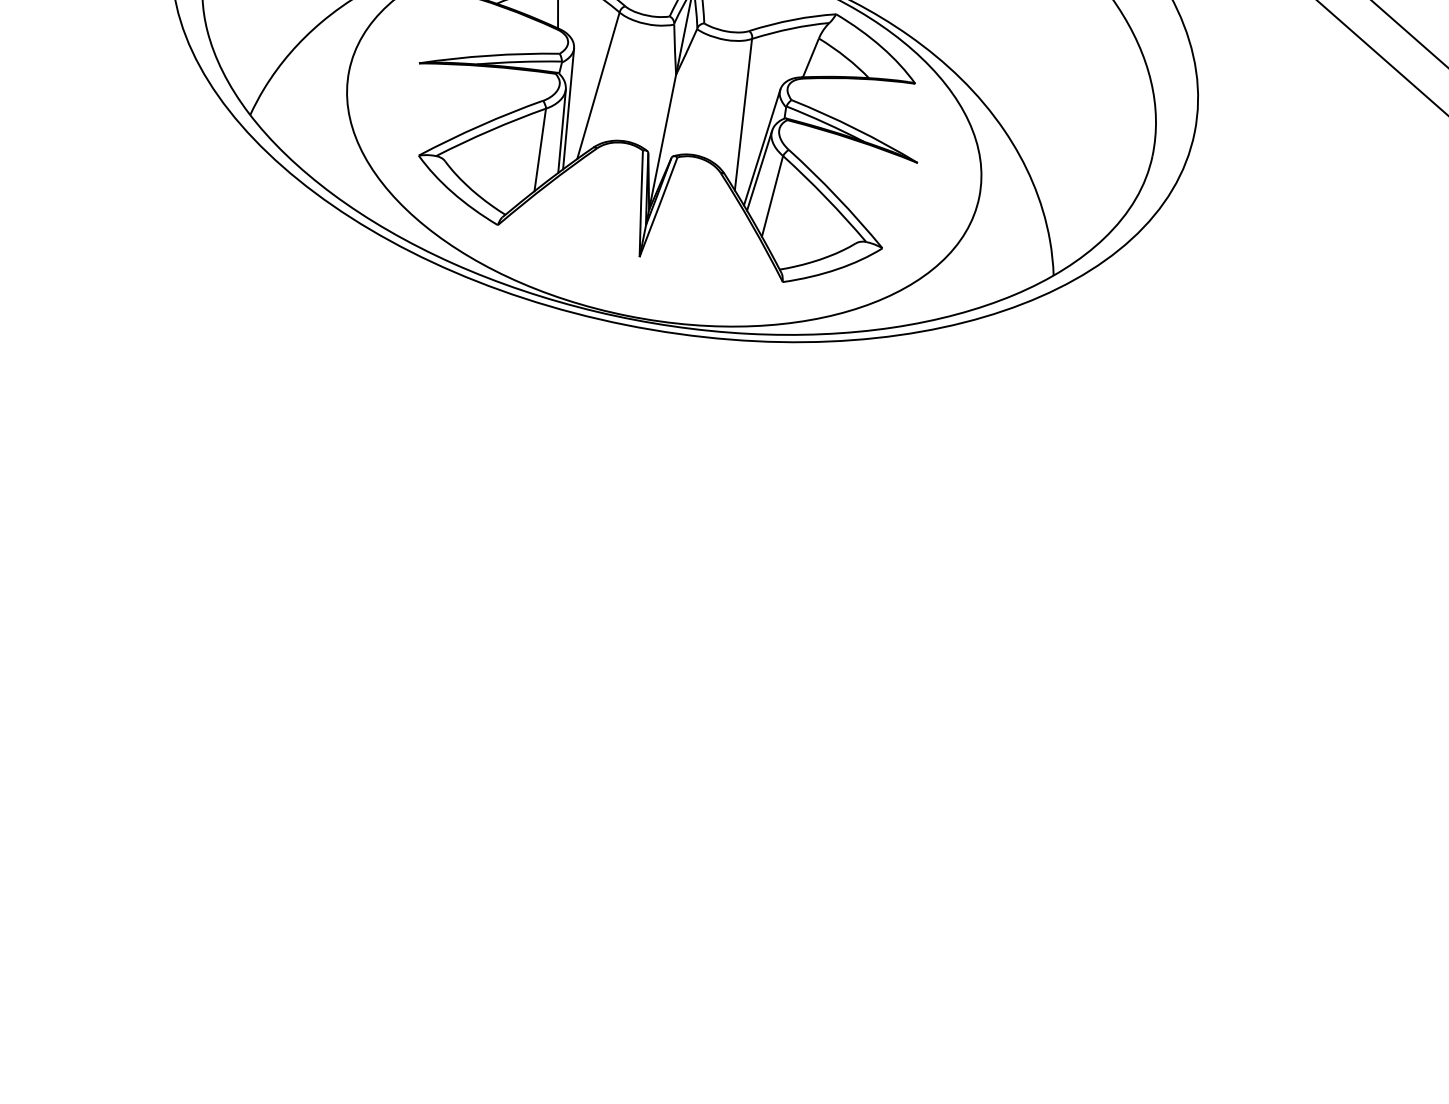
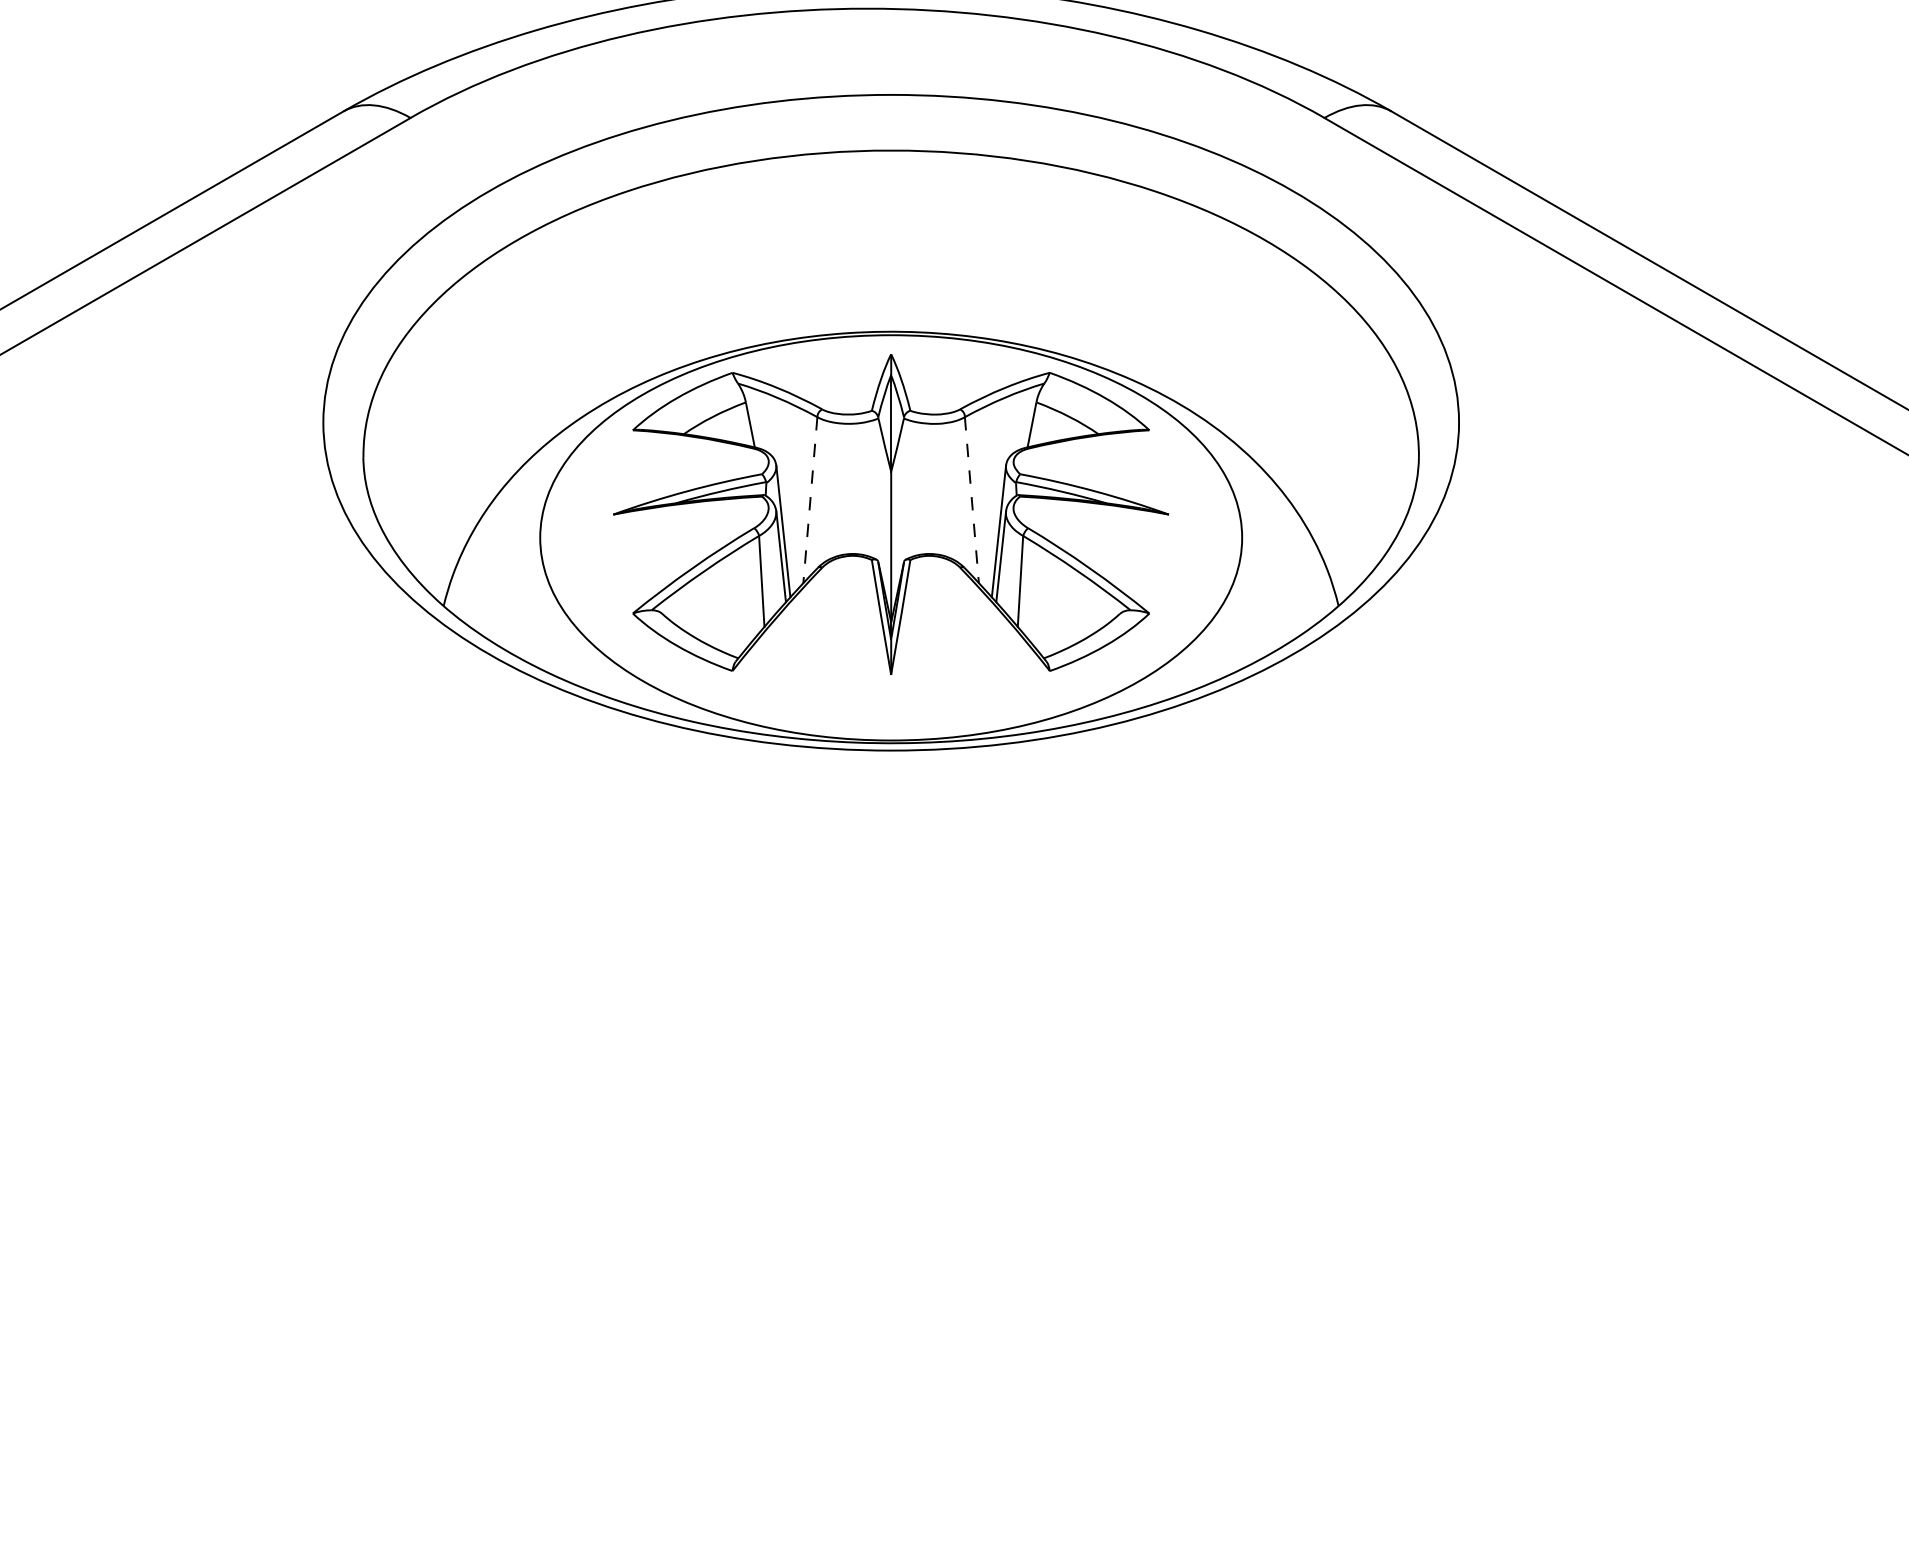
line: (598, 86) -> (810, 500), solid -> dashed
line: (743, 114) -> (971, 500), solid -> dashed

